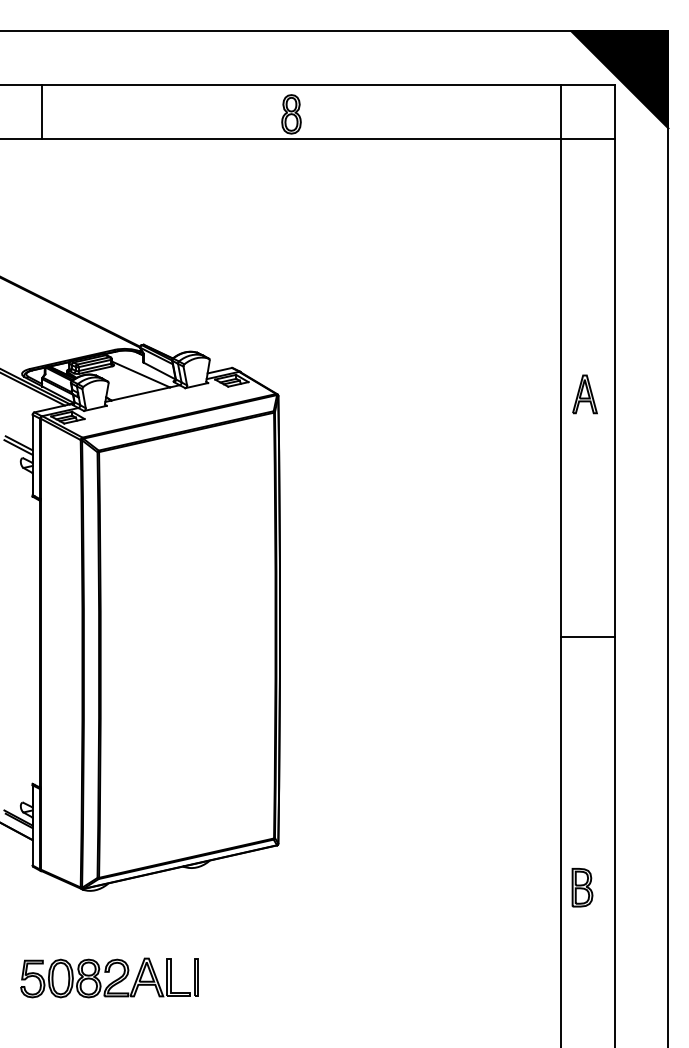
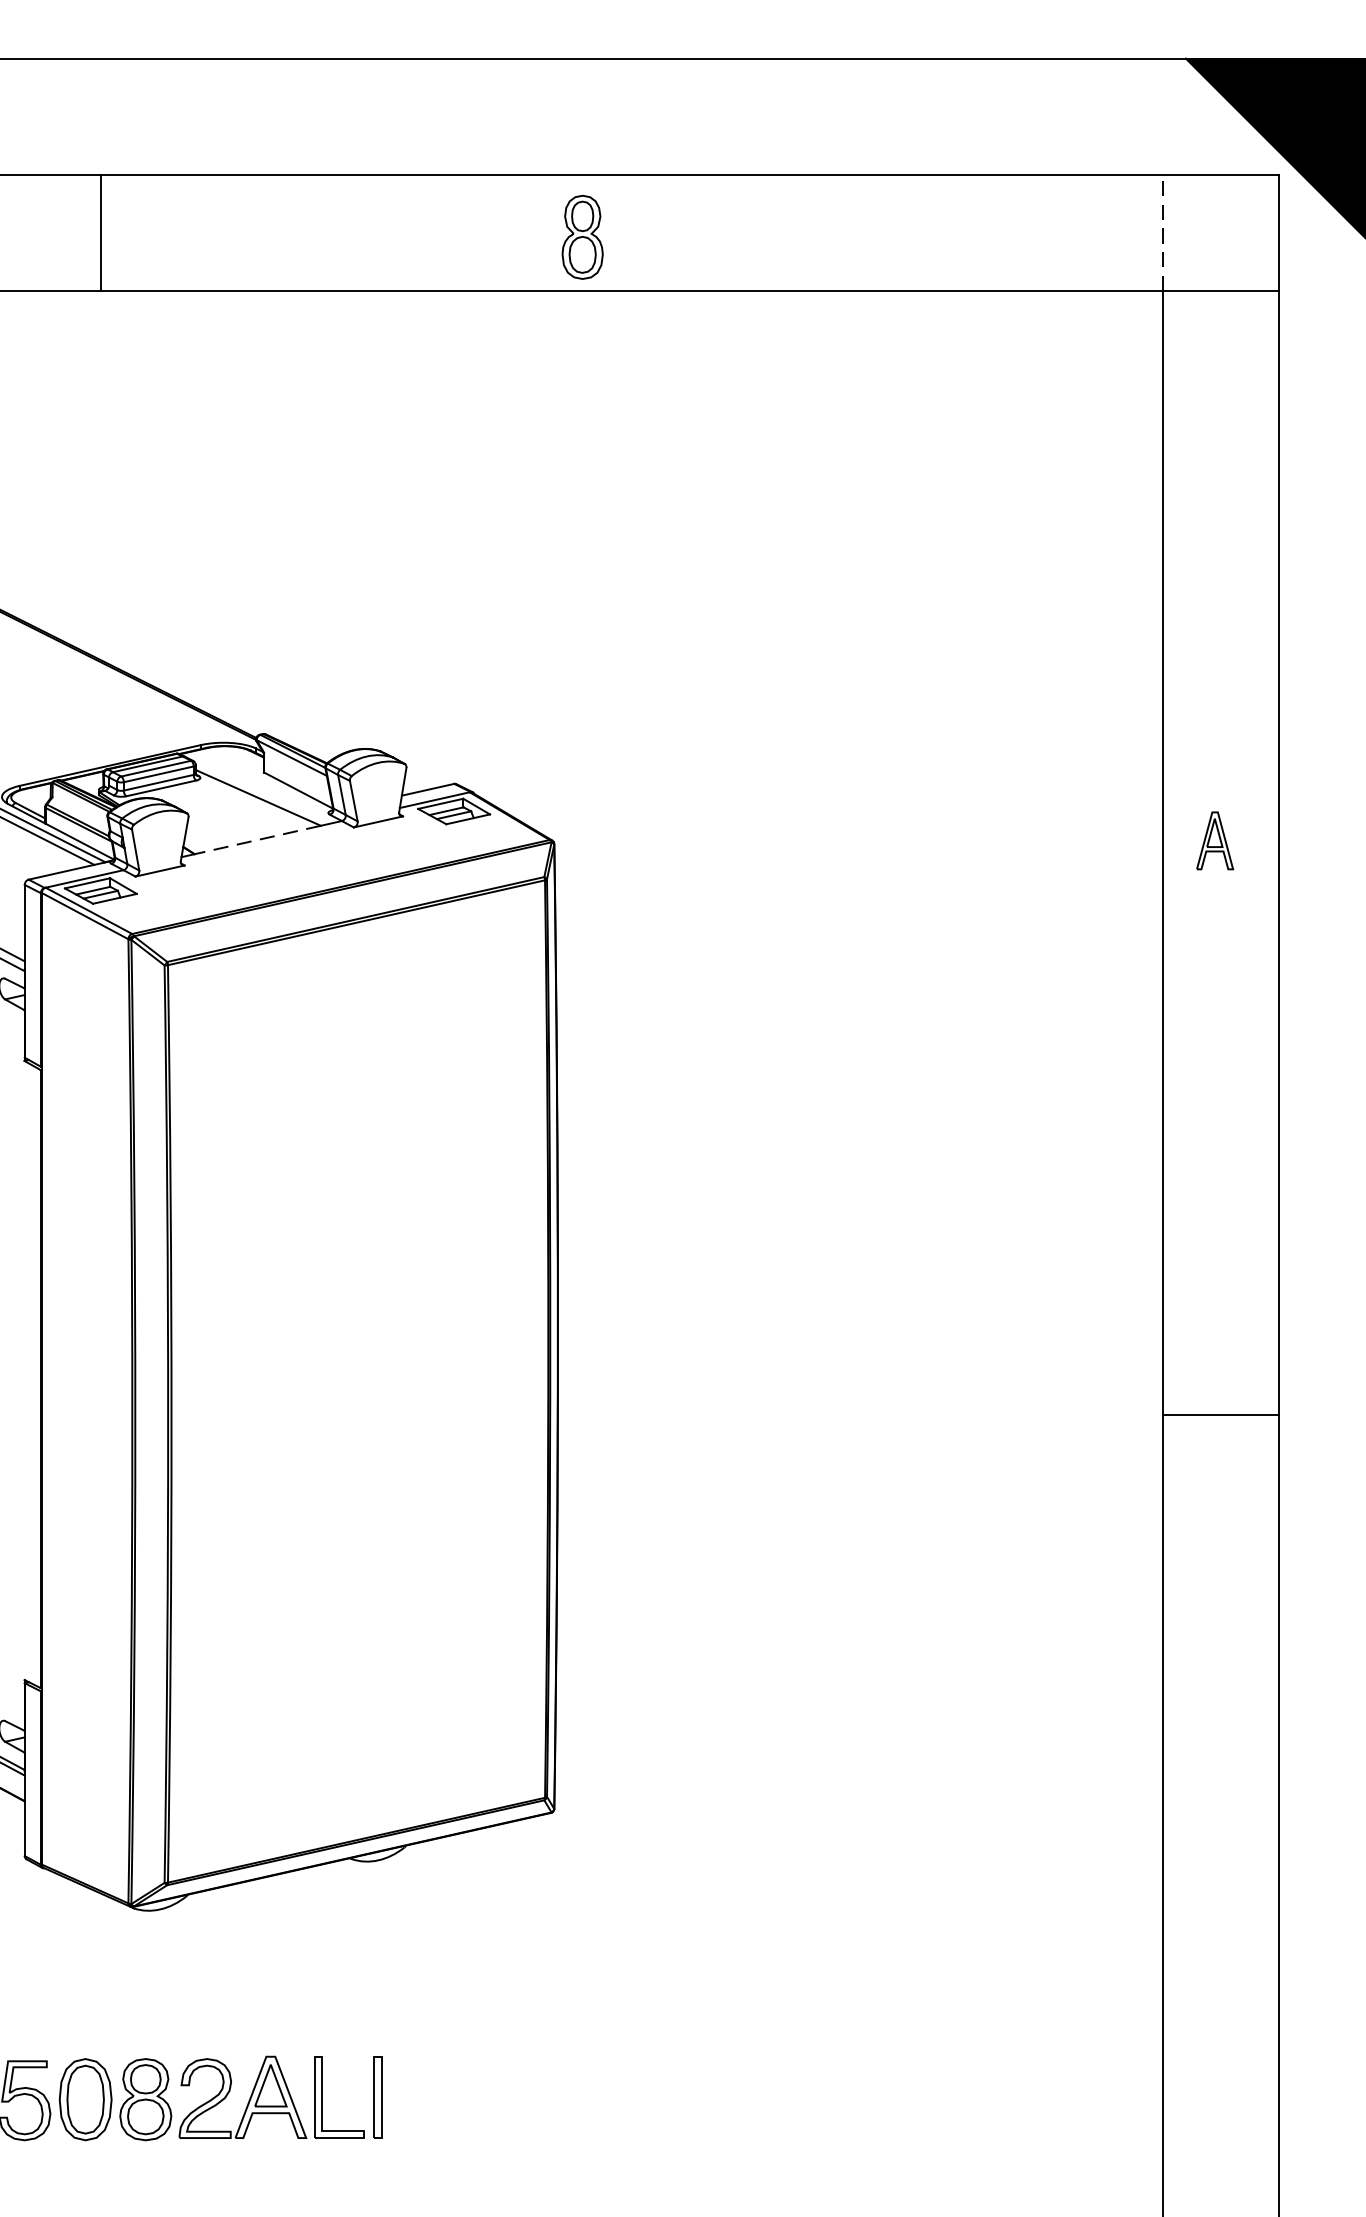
line: (41, 112) -> (99, 233), moved
line: (560, 112) -> (1162, 233), solid -> dashed
line: (140, 394) -> (257, 841), solid -> dashed
part: (584, 394) -> (1214, 841), size x0.7
line: (587, 637) -> (1220, 1416), moved
part: (582, 887) -> (1209, 1903), removed

